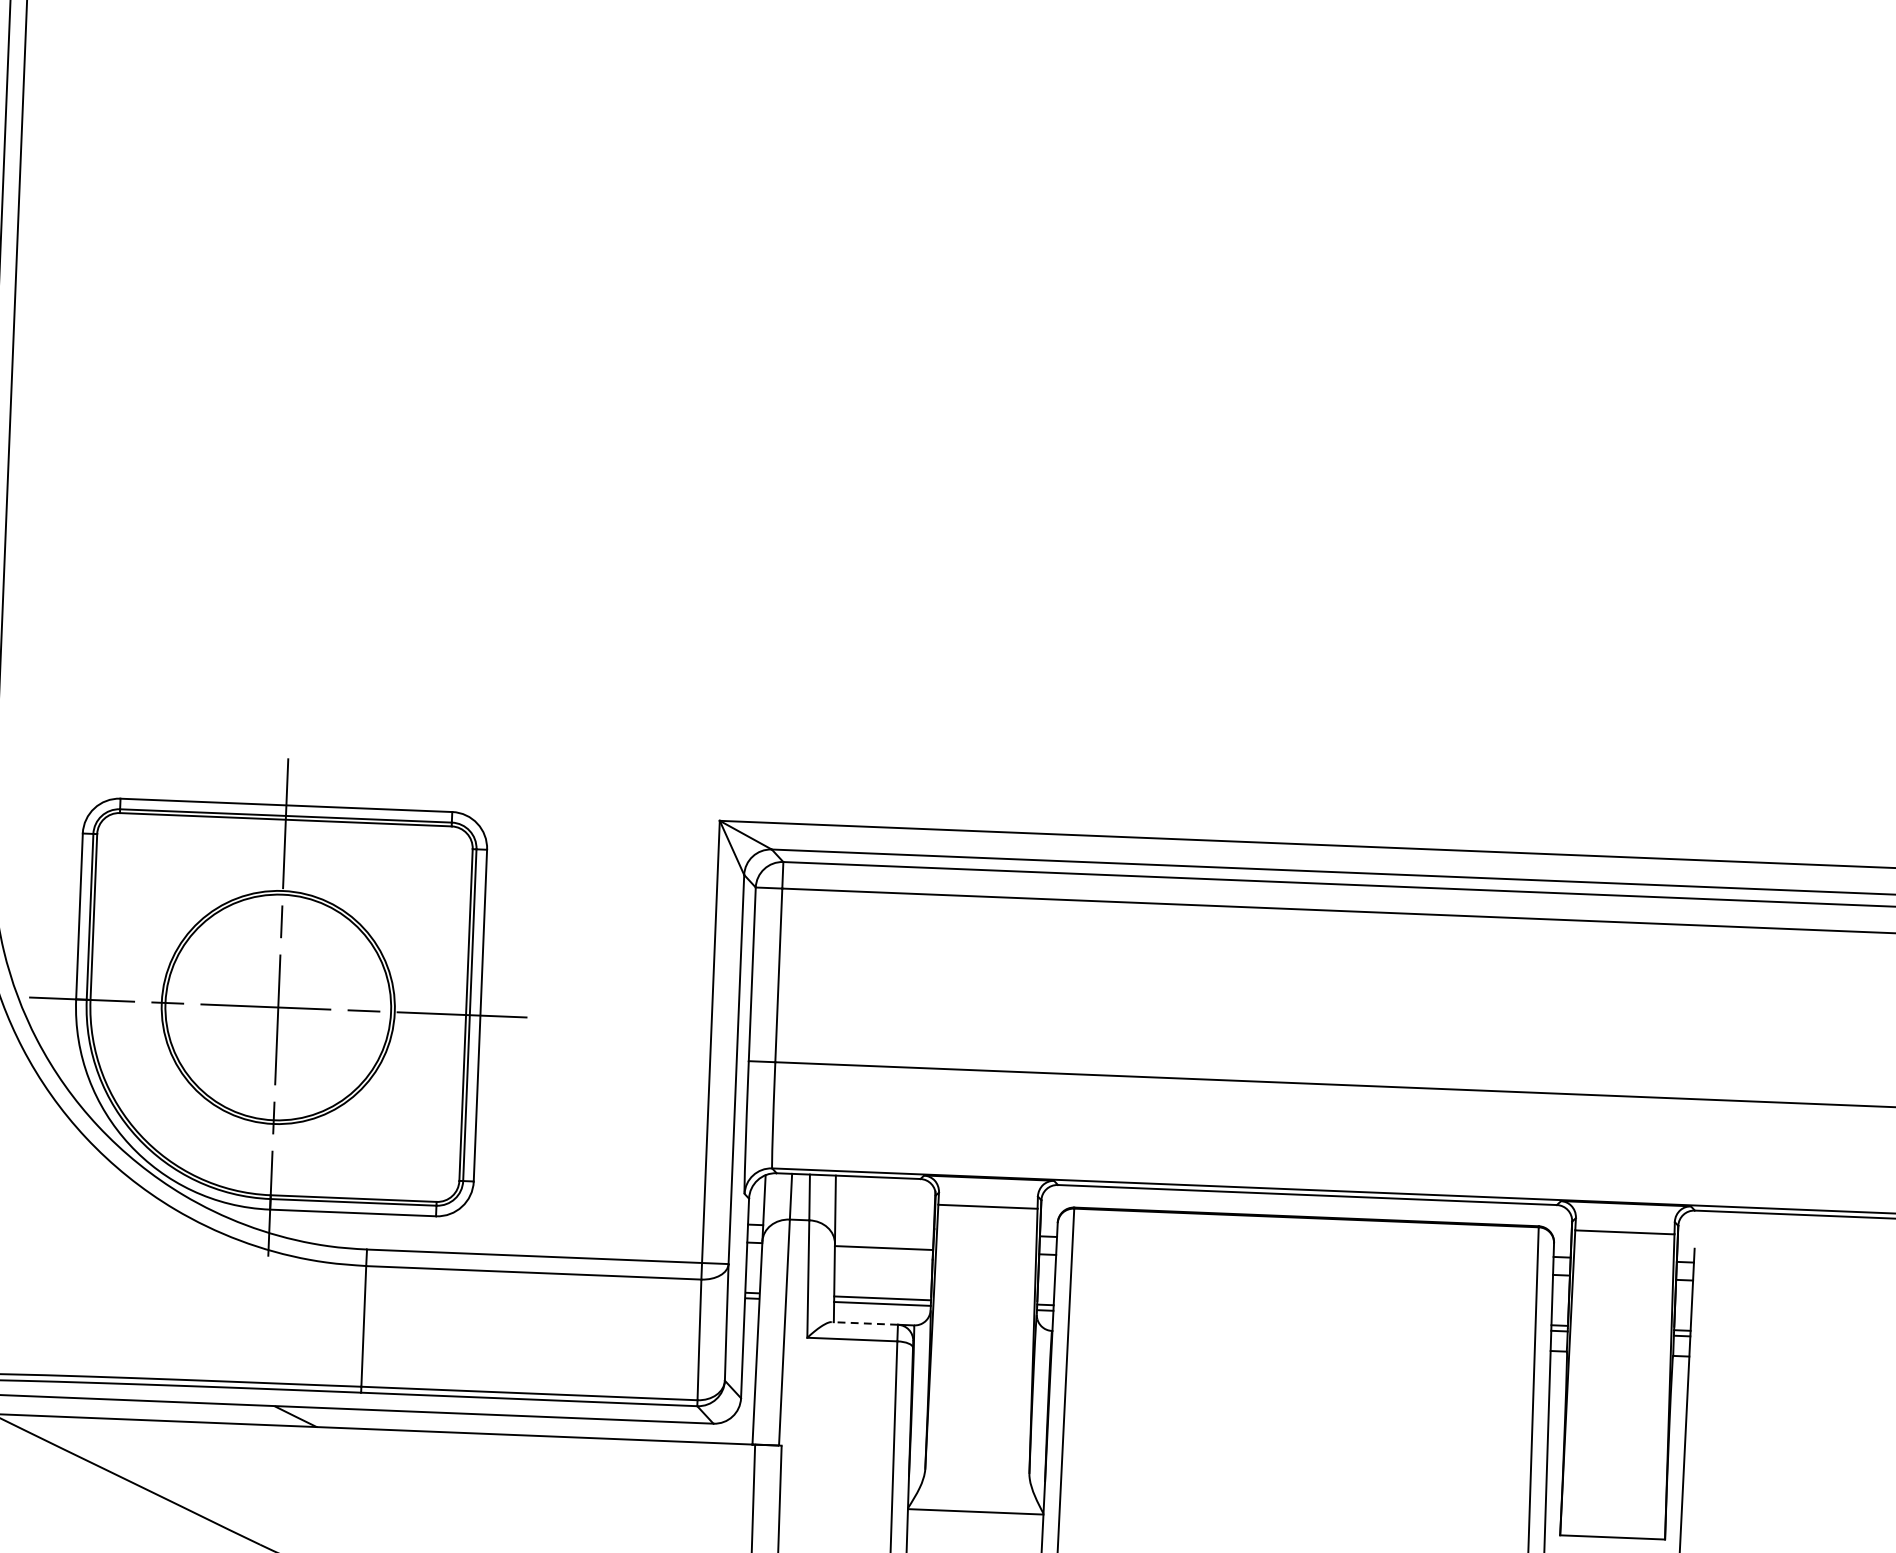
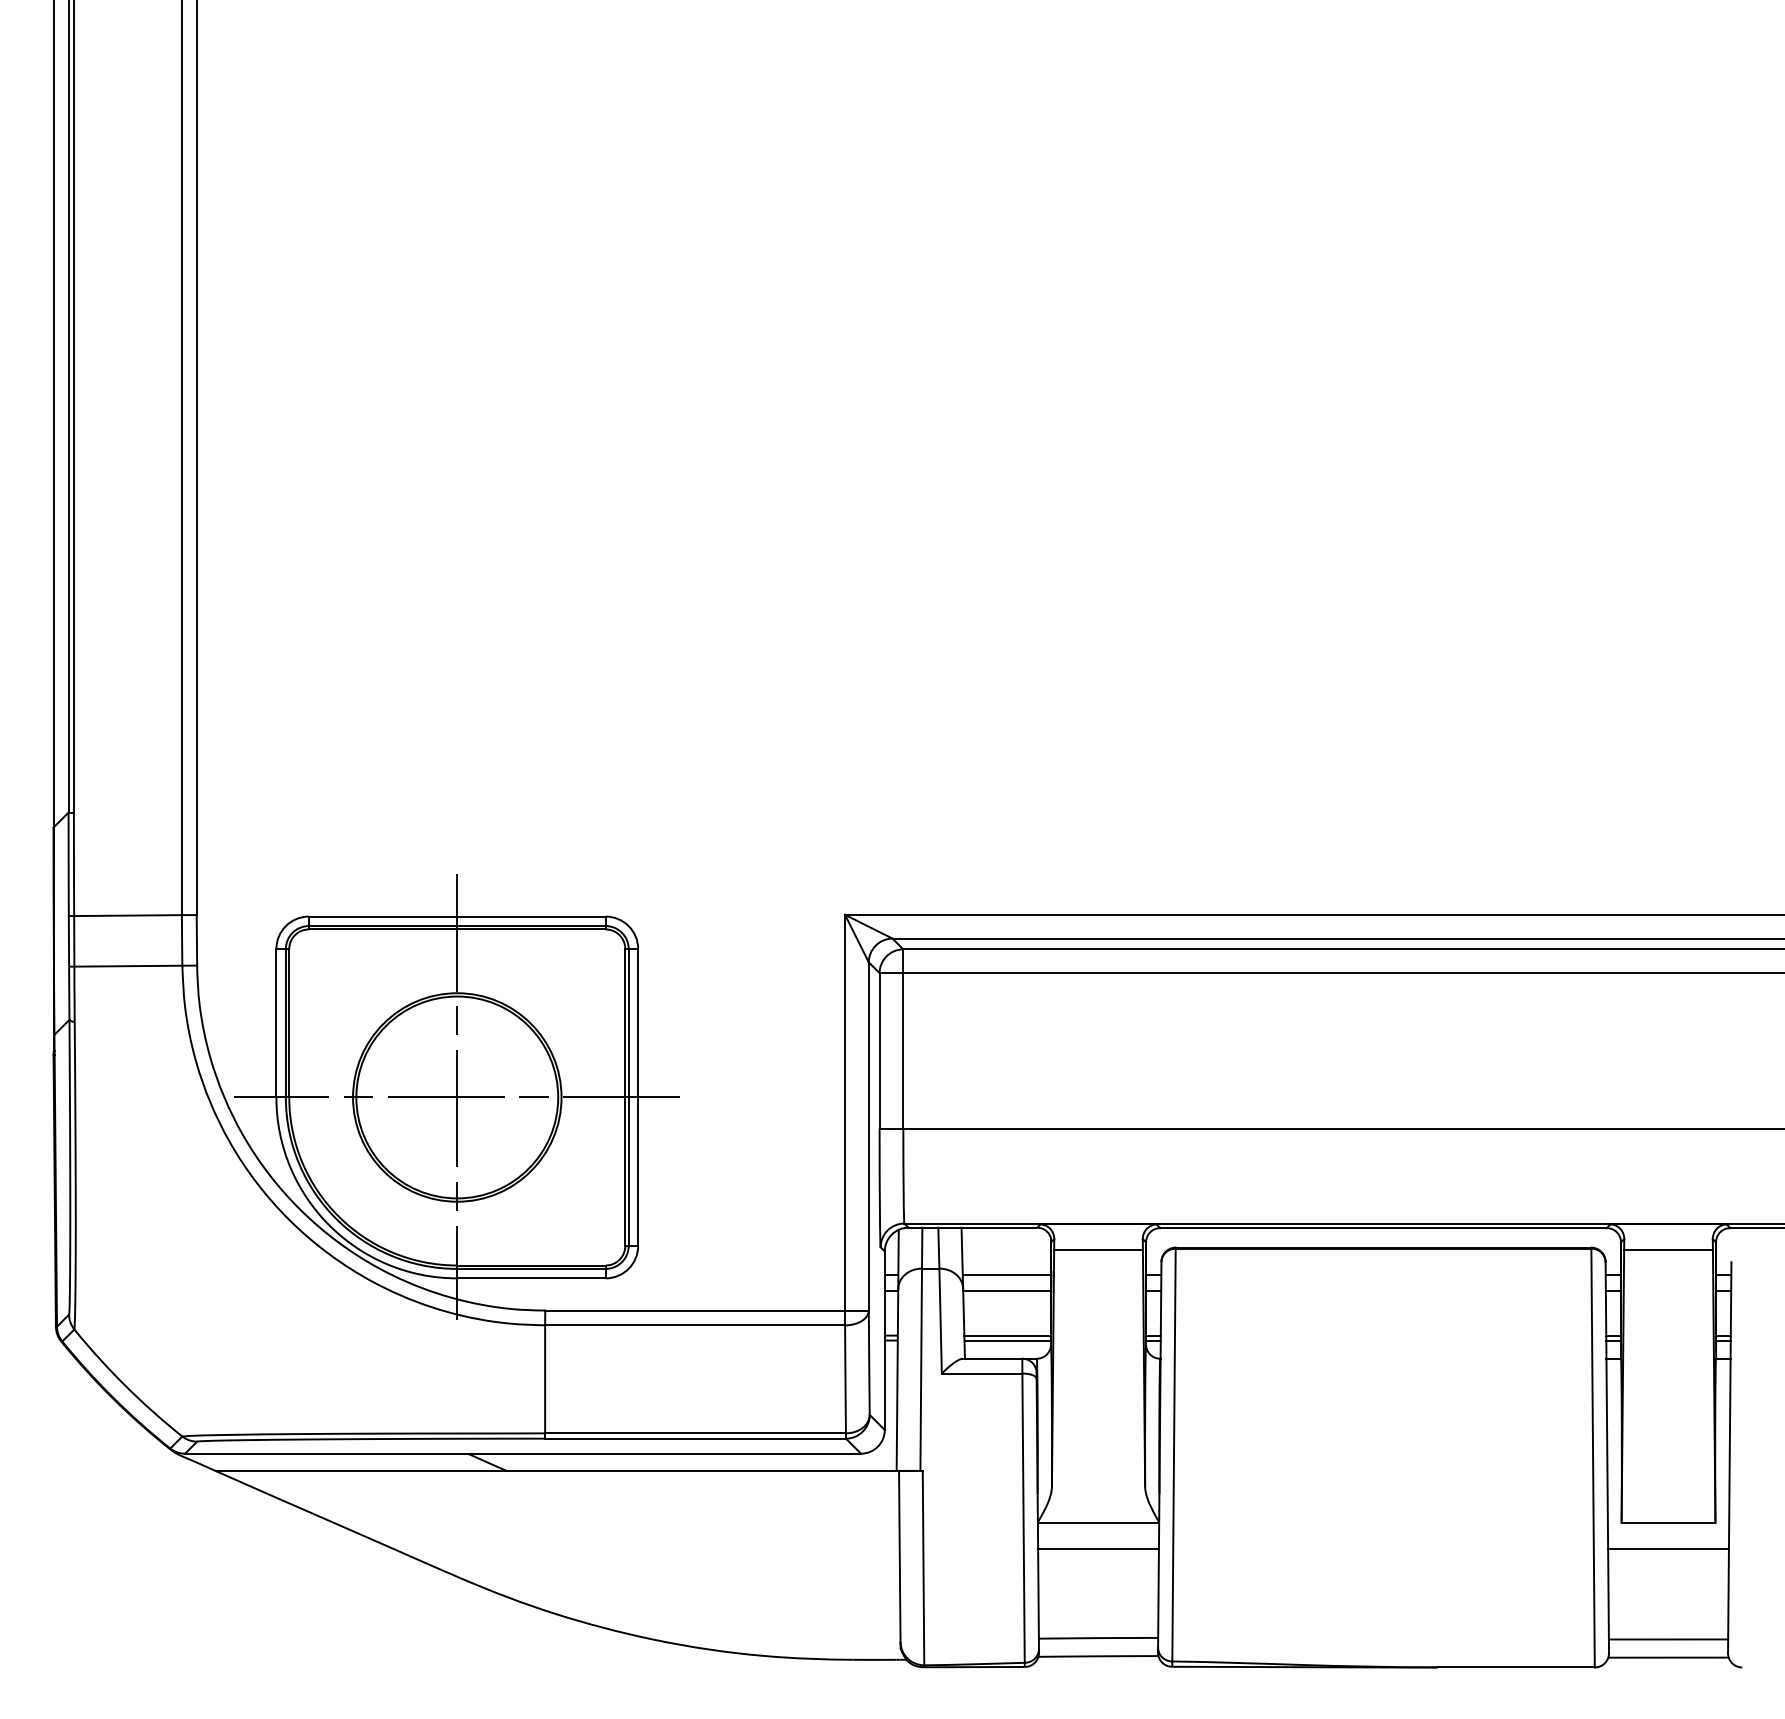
line: (884, 1229) -> (1006, 1274), added
line: (864, 1323) -> (992, 1358), dashed -> solid
line: (974, 1540) -> (1098, 1548), added

